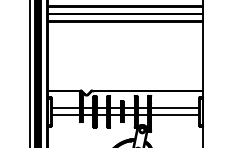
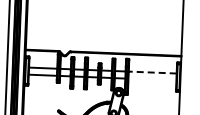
line: (175, 108) -> (152, 72), solid -> dashed
line: (175, 115) -> (152, 79), removed

